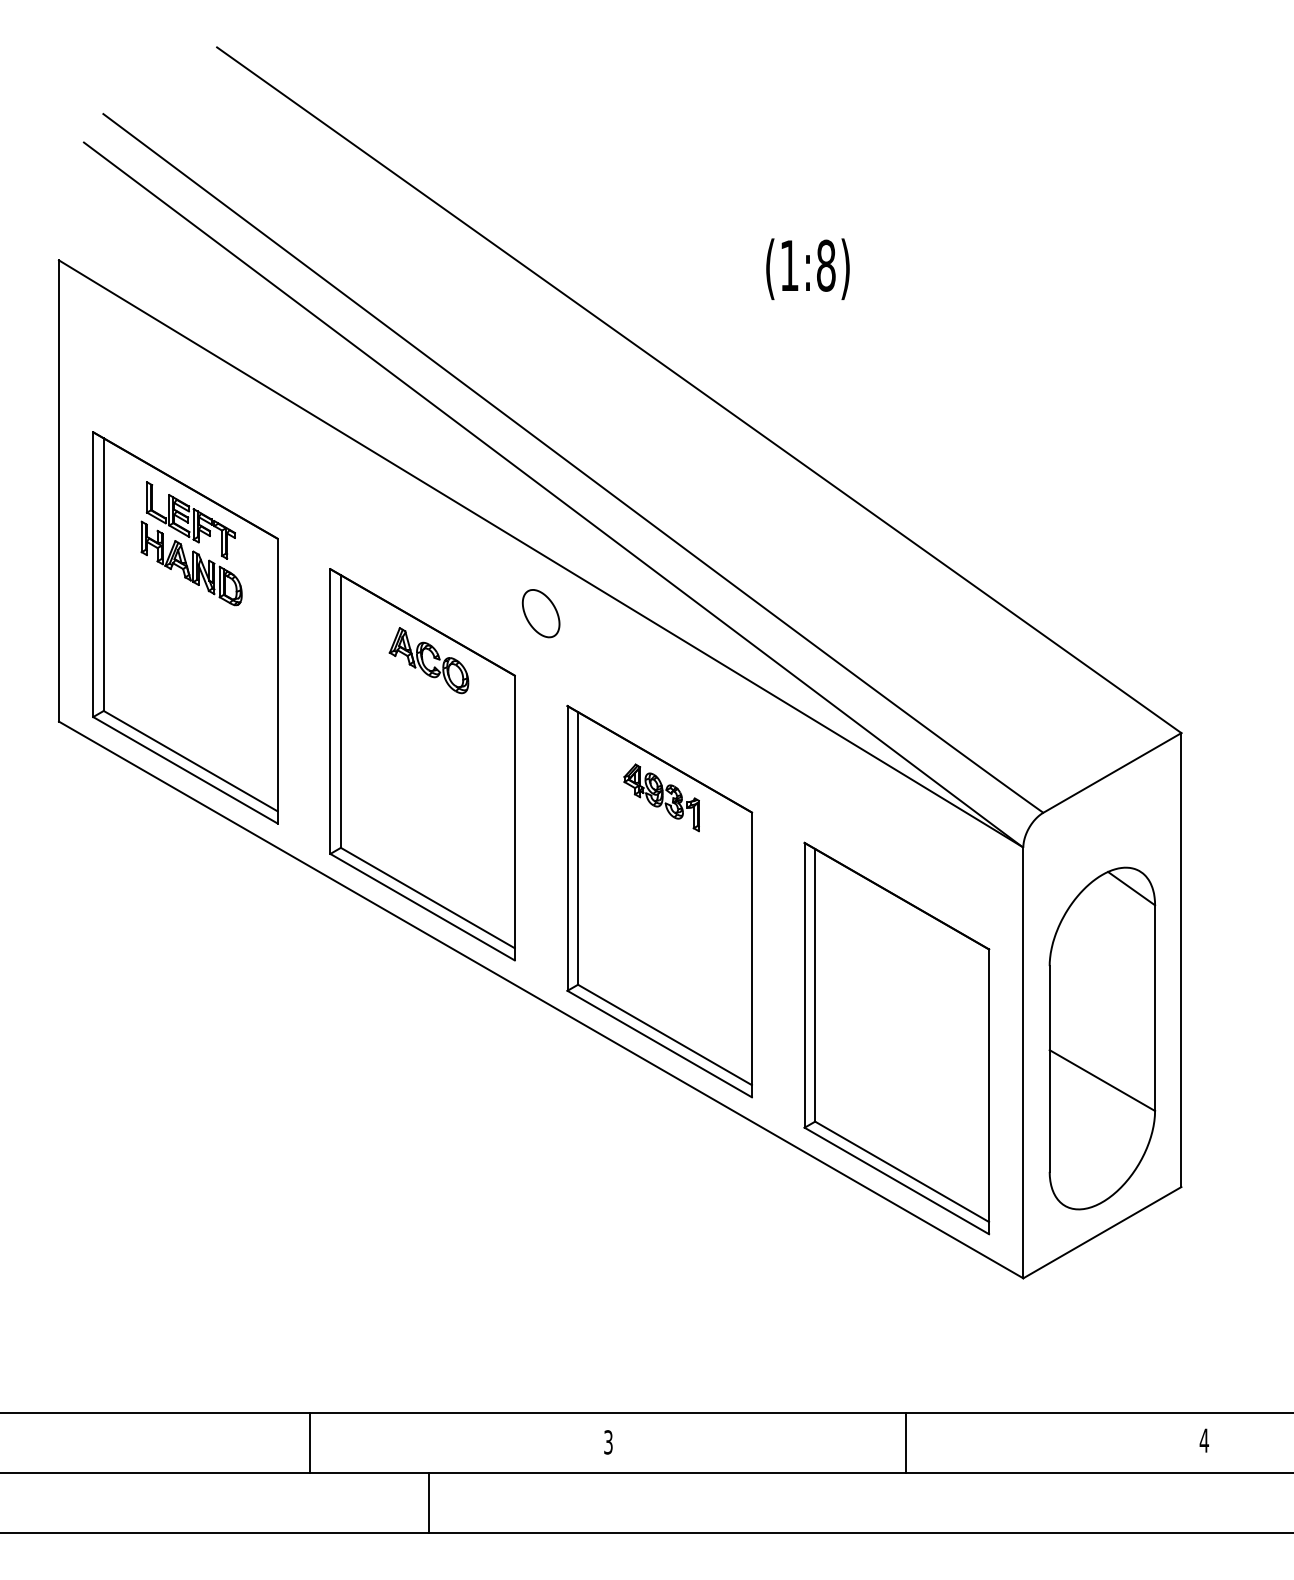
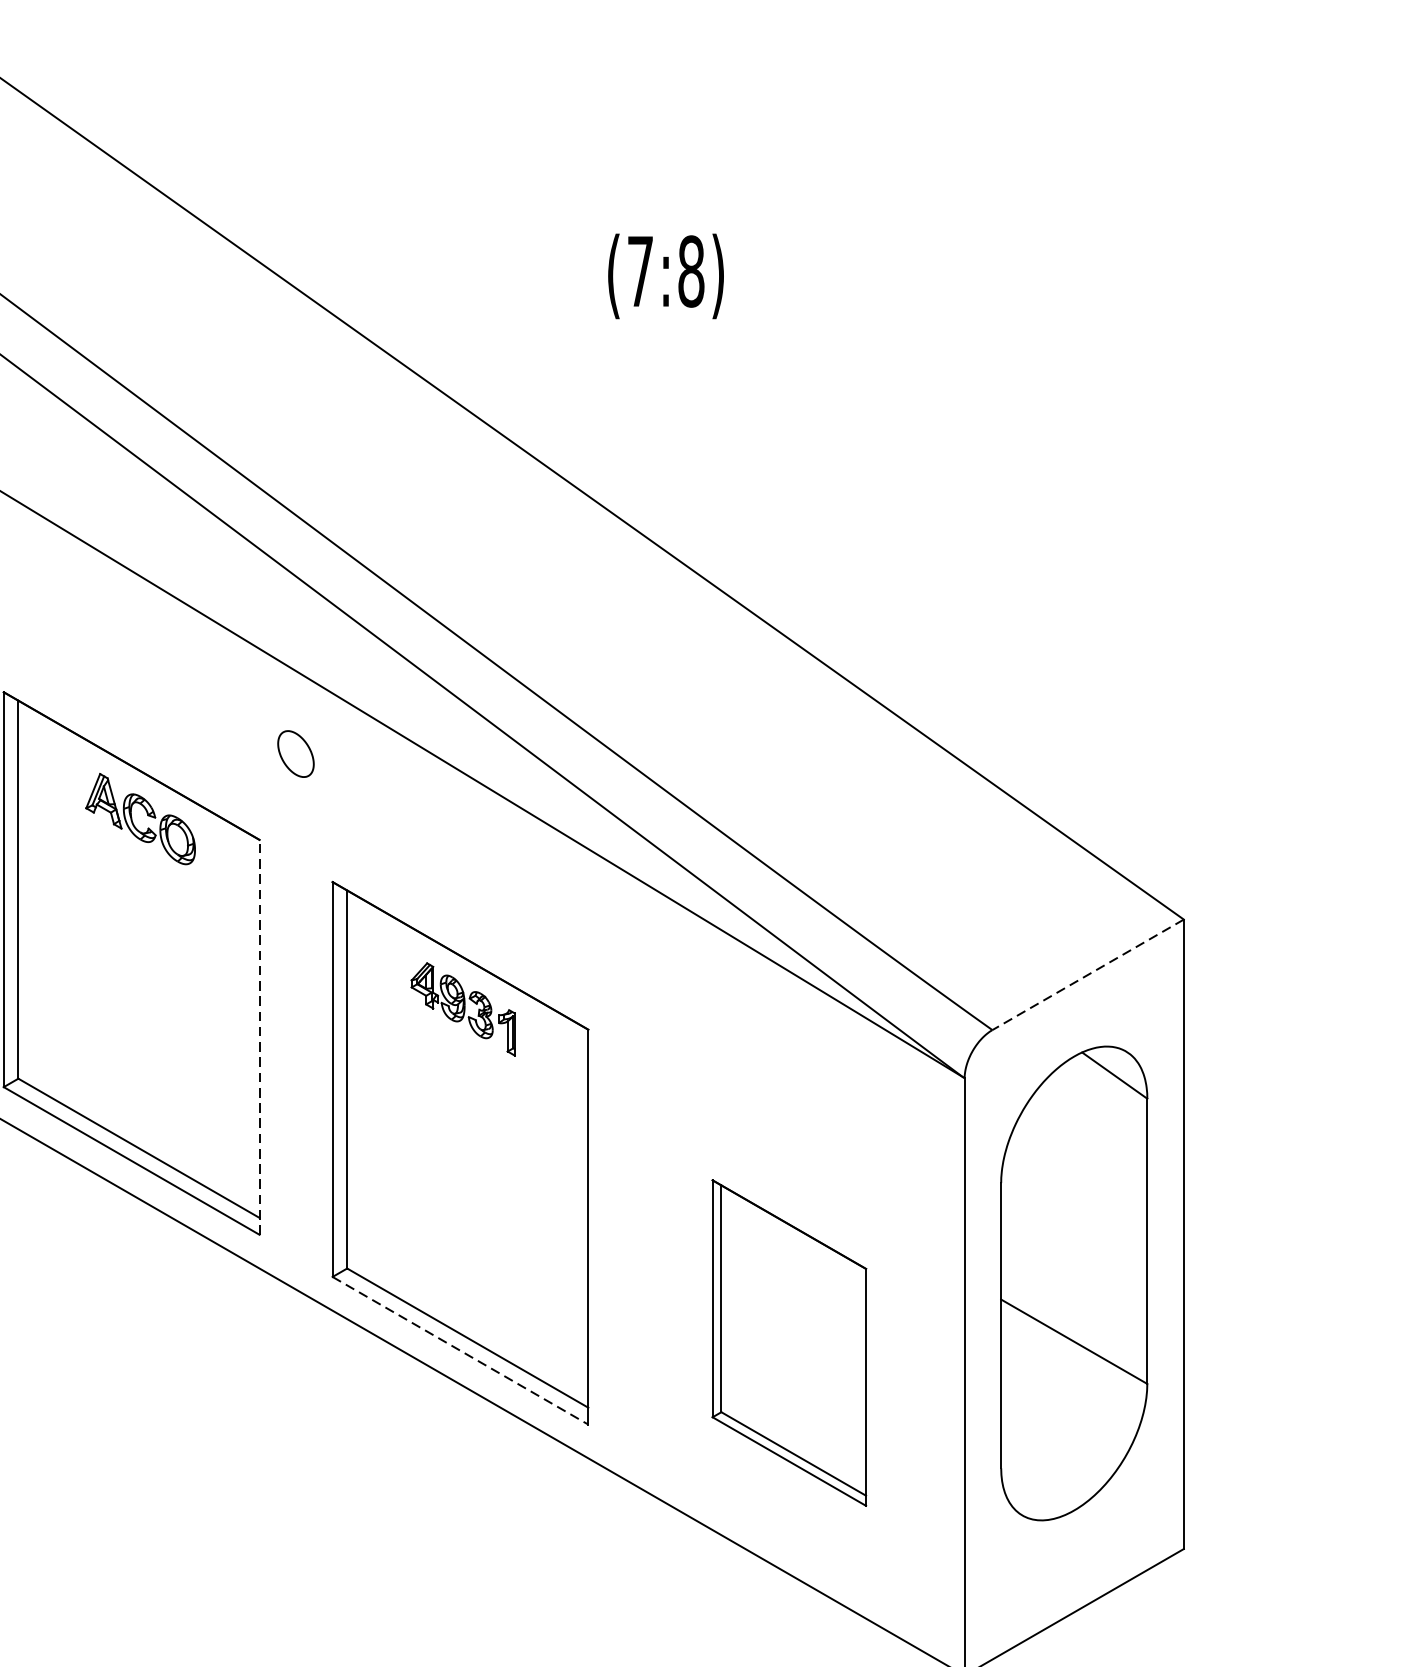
text: (789, 265) -> (640, 271), (1:8) -> (7:8)
part: (540, 613) -> (295, 753), size x0.7
line: (1112, 772) -> (1088, 974), solid -> dashed
line: (514, 817) -> (259, 1036), solid -> dashed
part: (896, 1038) -> (788, 1343), size x0.6
part: (1102, 1038) -> (1074, 1283), moved
line: (660, 1044) -> (461, 1351), solid -> dashed

